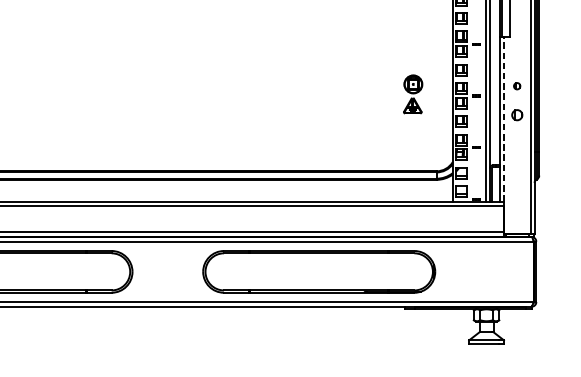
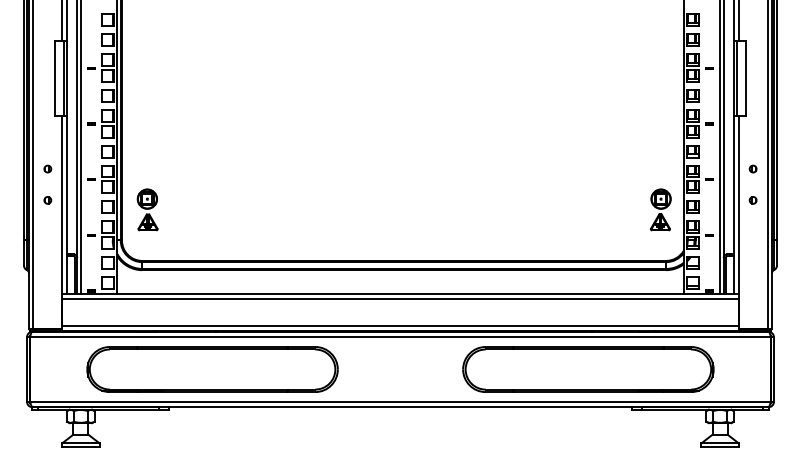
part: (412, 94) -> (660, 209), moved
part: (516, 115) -> (752, 200), size x0.62
line: (503, 119) -> (738, 204), dashed -> solid
part: (319, 271) -> (588, 369), moved

